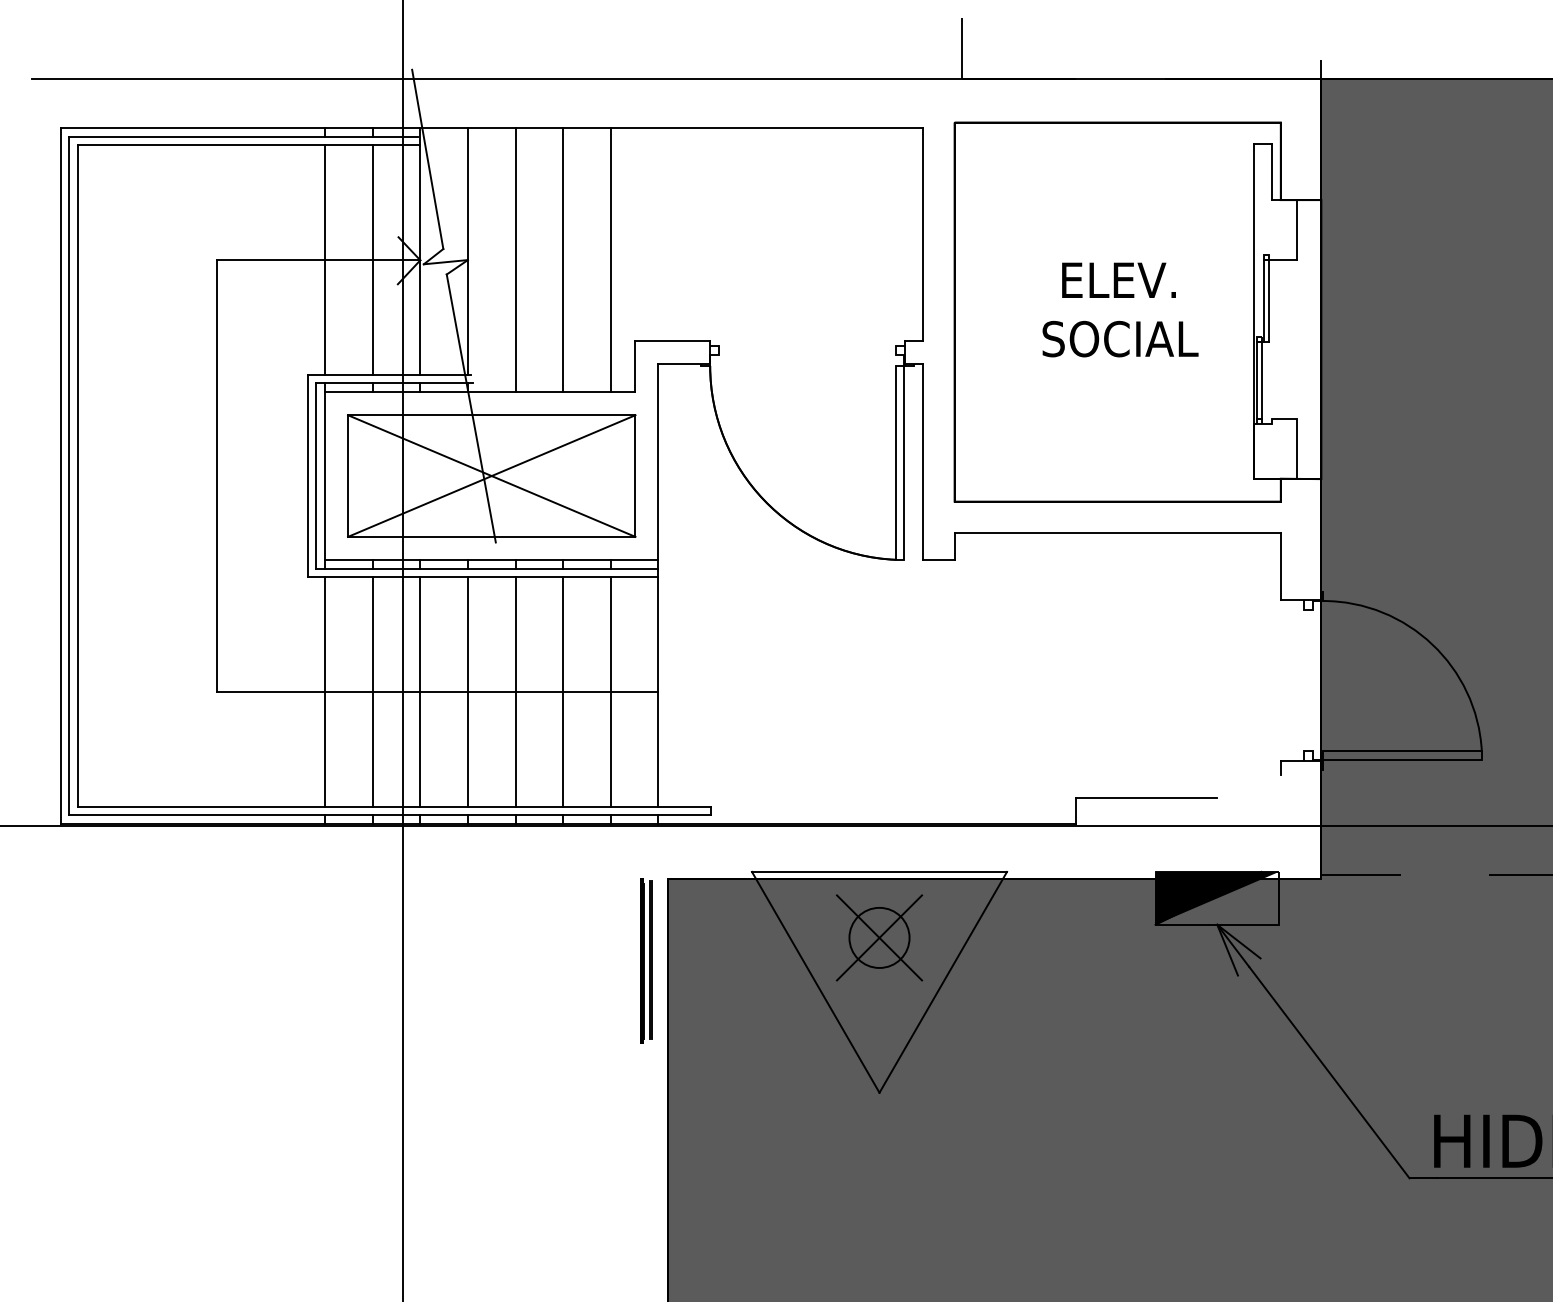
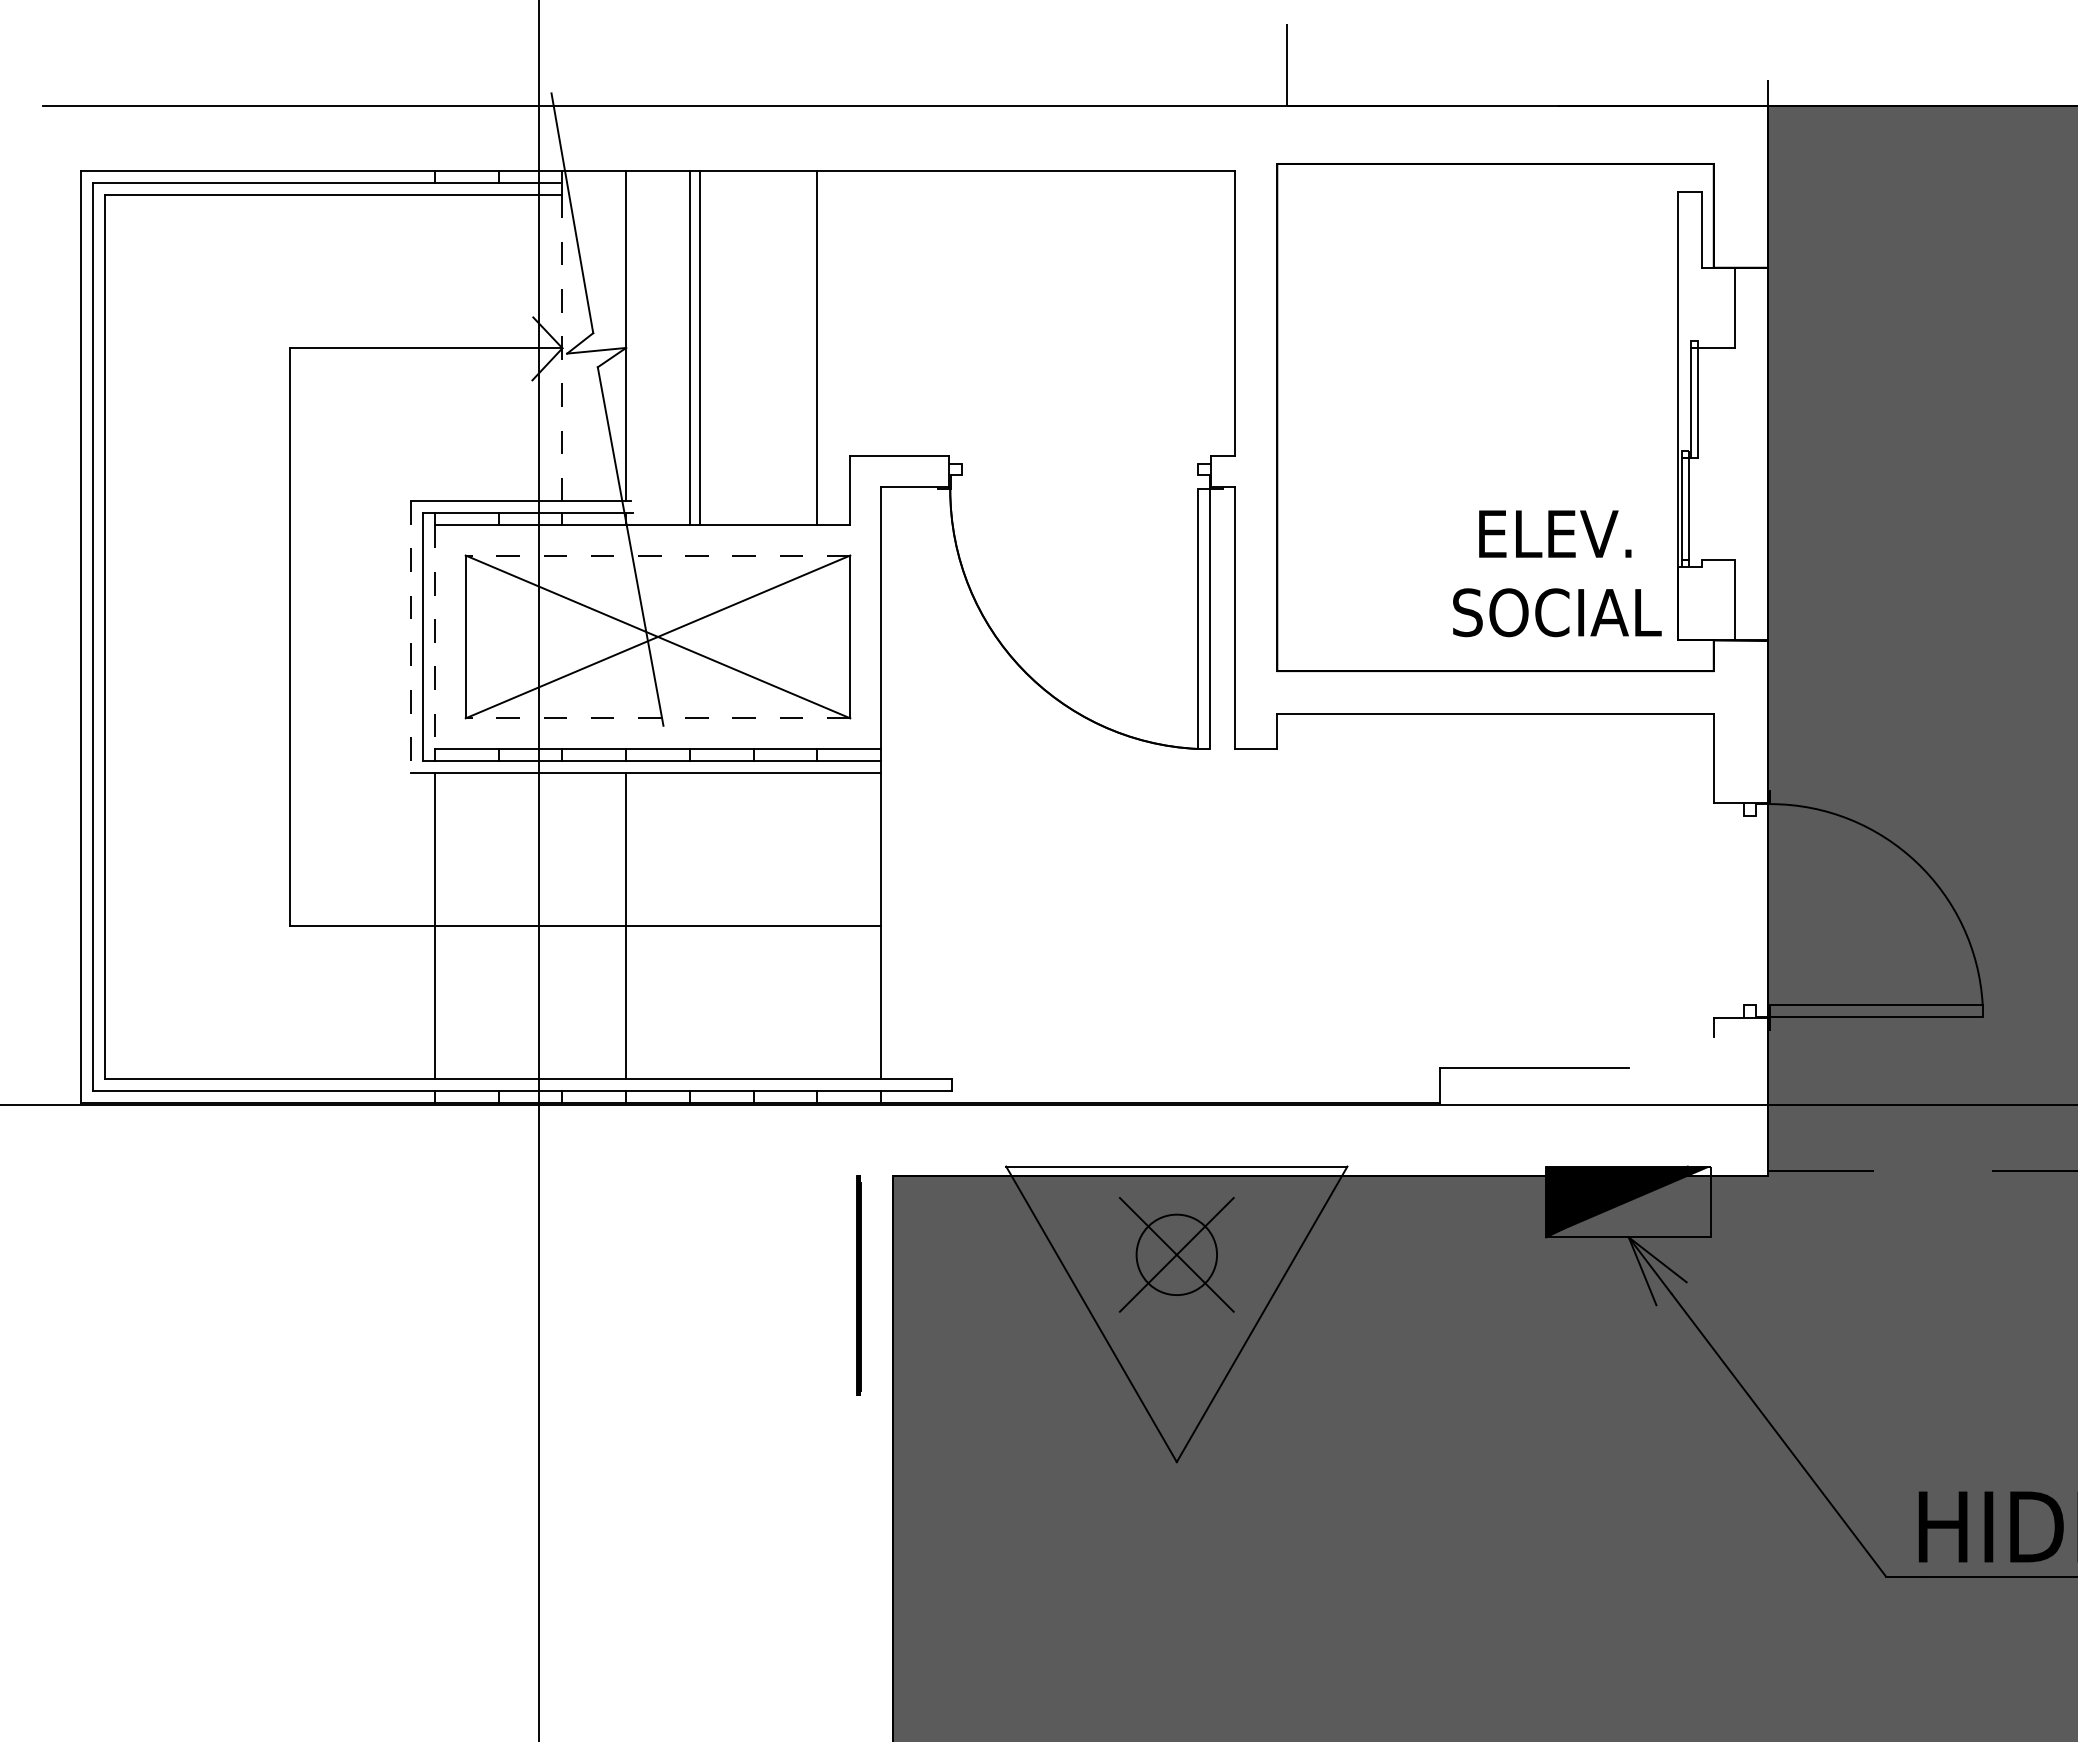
line: (325, 259) -> (435, 347), removed
line: (372, 259) -> (498, 347), removed
line: (420, 259) -> (562, 347), solid -> dashed
line: (563, 259) -> (699, 347), moved
text: (1120, 309) -> (1557, 573), moved
line: (491, 415) -> (657, 555), solid -> dashed
line: (307, 475) -> (411, 636), solid -> dashed
line: (325, 476) -> (435, 637), solid -> dashed
line: (491, 537) -> (657, 718), solid -> dashed
line: (372, 691) -> (498, 925), removed
line: (420, 691) -> (562, 925), removed
line: (515, 691) -> (689, 925), removed
line: (563, 691) -> (753, 925), removed
line: (610, 691) -> (817, 925), removed
line: (650, 960) -> (870, 1284), removed

